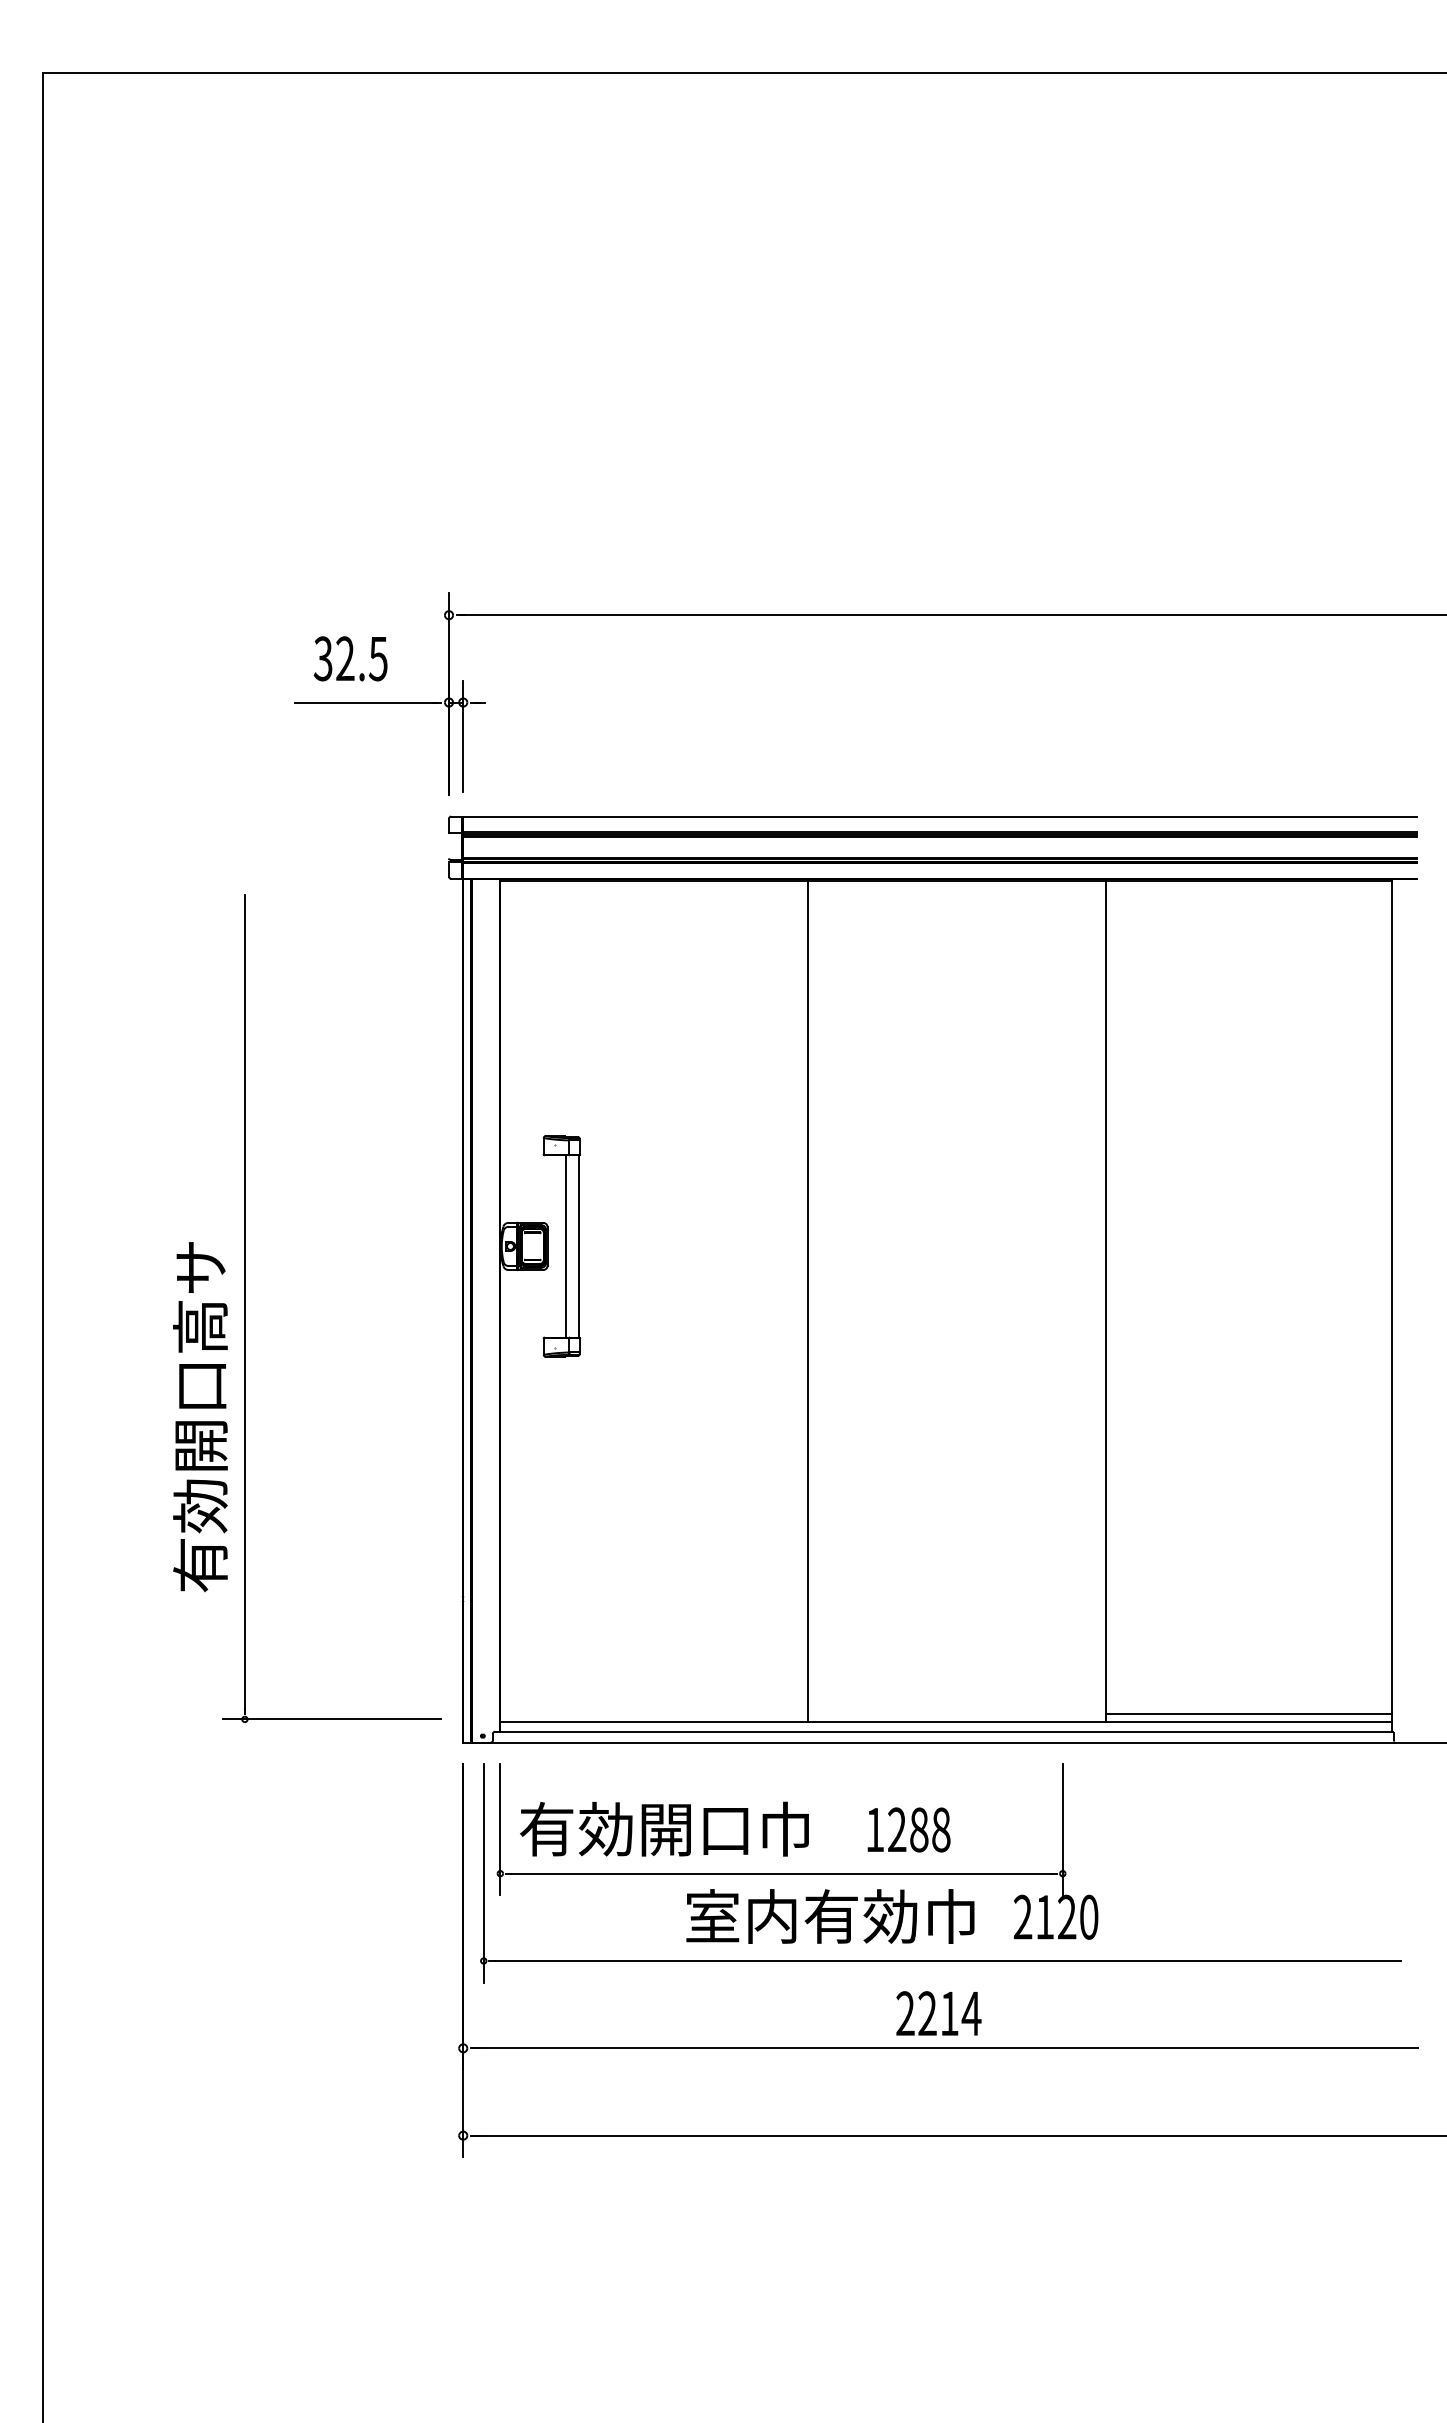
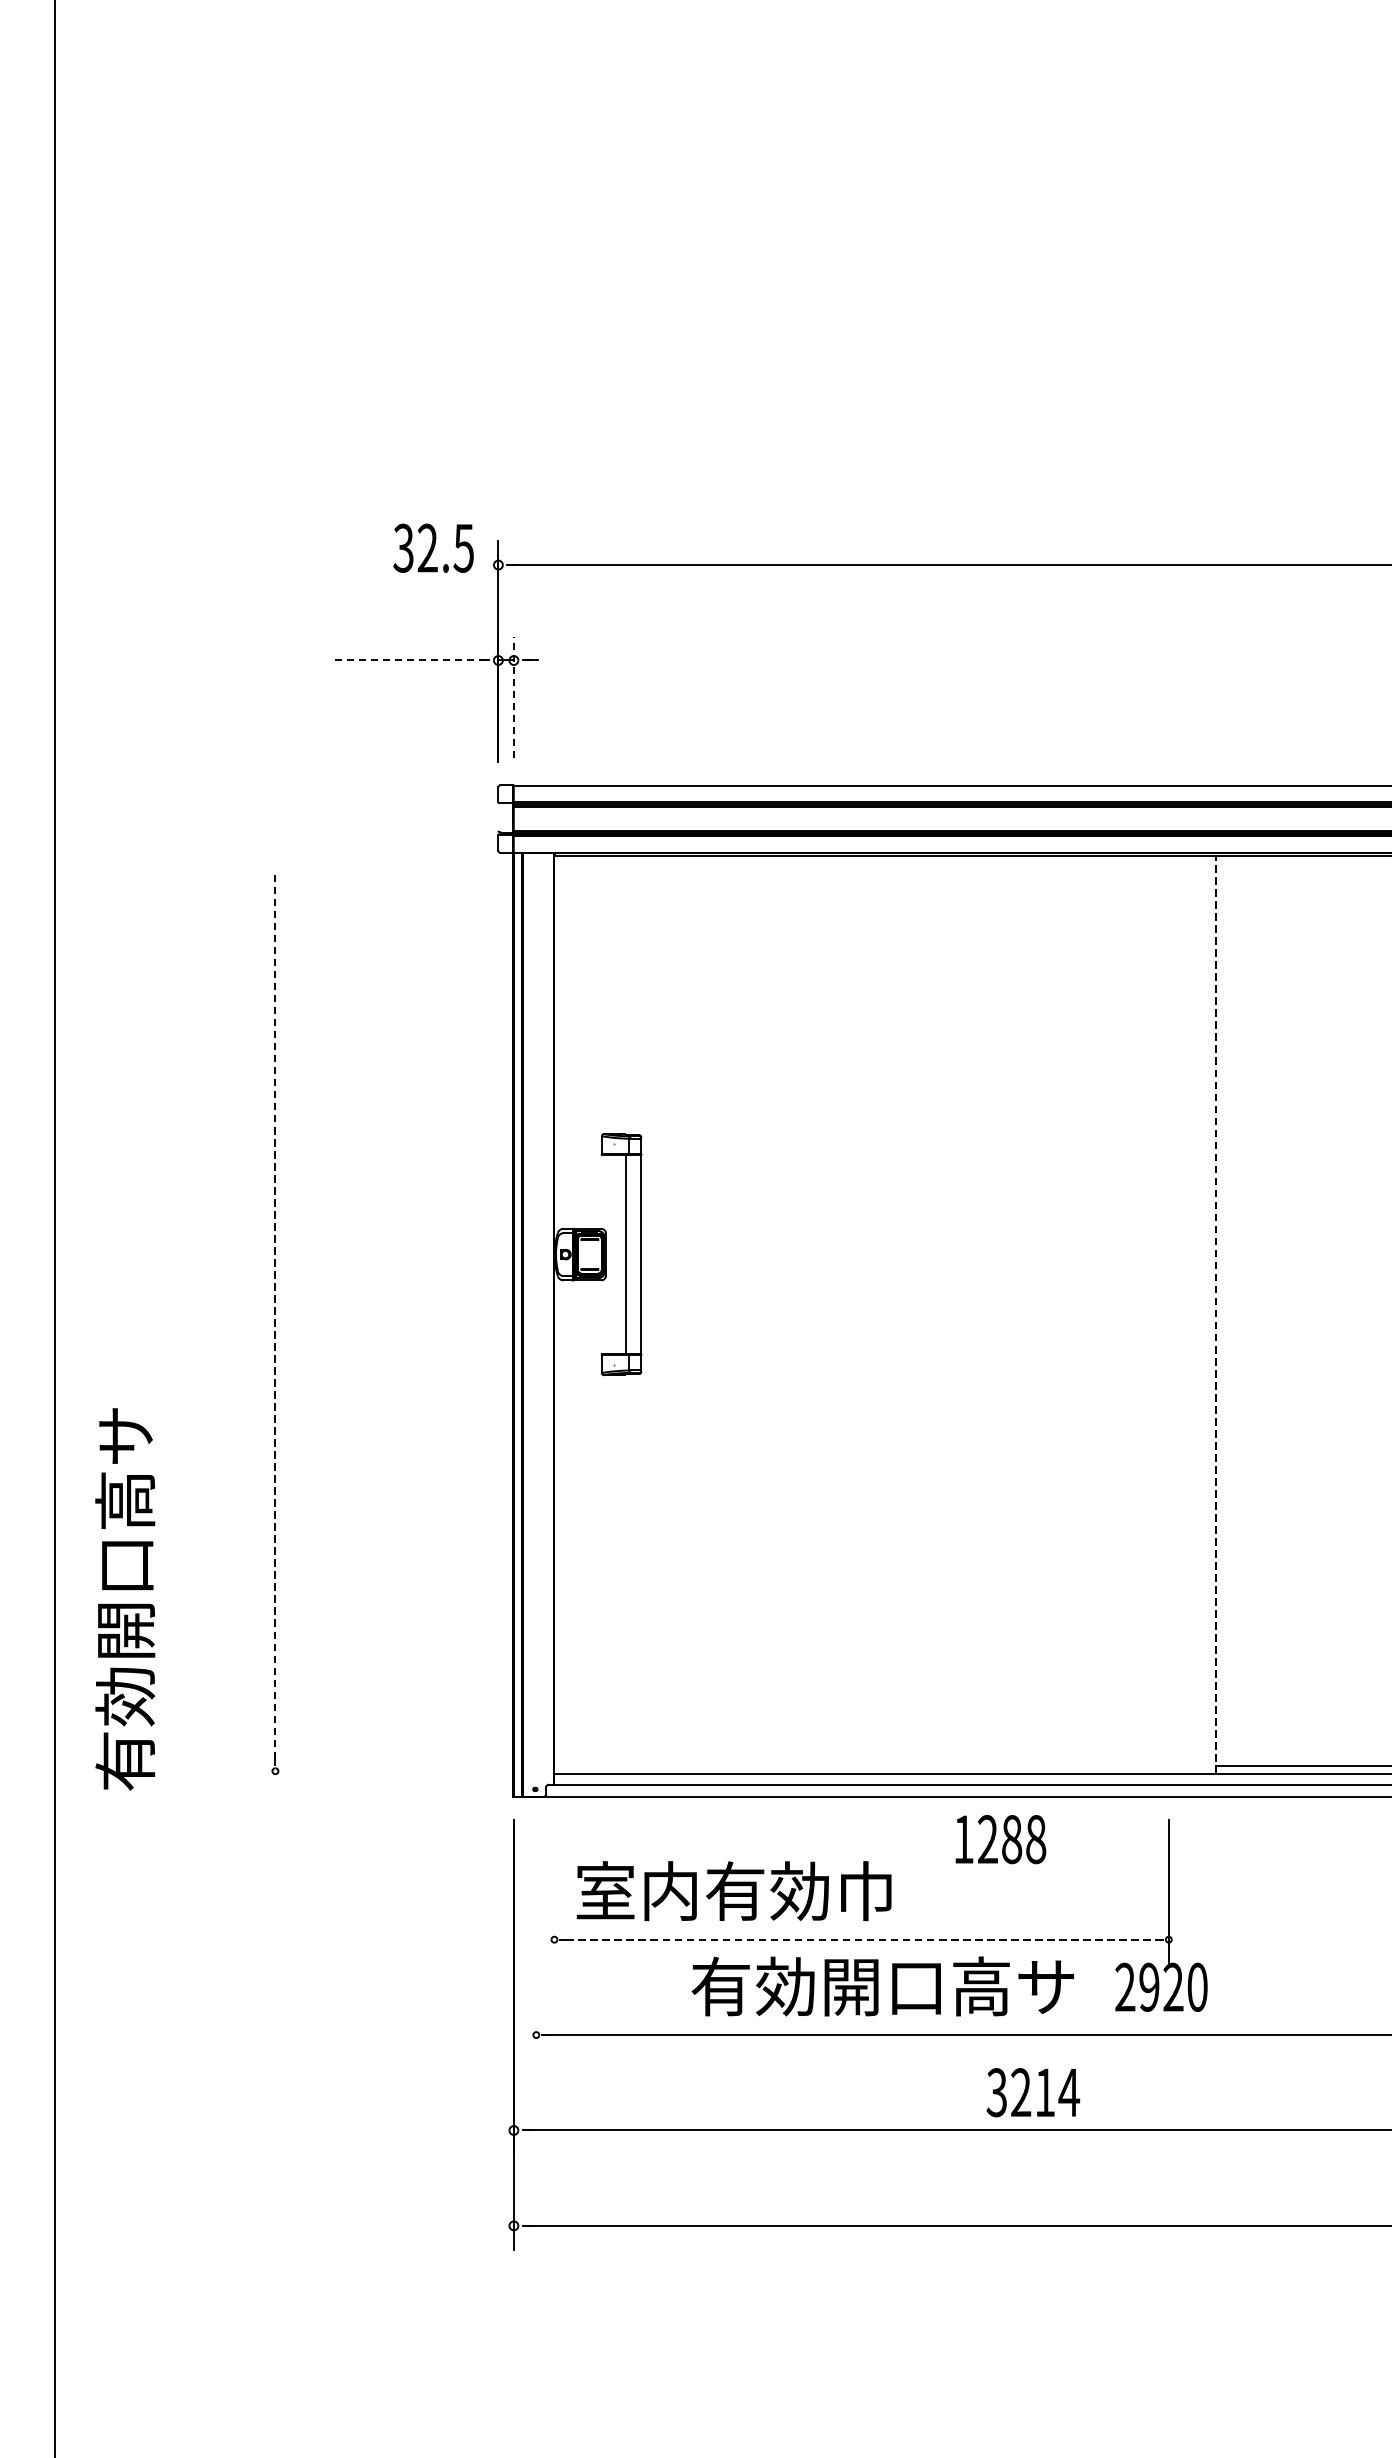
text: (350, 658) -> (433, 547), moved
line: (366, 702) -> (408, 660), solid -> dashed
line: (463, 736) -> (514, 697), solid -> dashed
line: (244, 1301) -> (274, 1314), solid -> dashed
line: (807, 1301) -> (889, 1314), removed
line: (1105, 1301) -> (1215, 1314), solid -> dashed
text: (200, 1417) -> (125, 1599), moved
line: (332, 1719) -> (371, 1771), removed
text: (635, 1828) -> (702, 1890), 有効開口巾 -> 室内有効巾
line: (500, 1829) -> (554, 1891), removed
text: (908, 1829) -> (1000, 1839), moved
line: (483, 1873) -> (536, 1939), removed
line: (782, 1873) -> (862, 1939), solid -> dashed
text: (800, 1916) -> (882, 1986), 室内有効巾 -> 有効開口高サ
text: (1044, 1916) -> (1148, 1986), 2120 -> 2920
text: (905, 2013) -> (997, 2092), 2214 -> 3214

